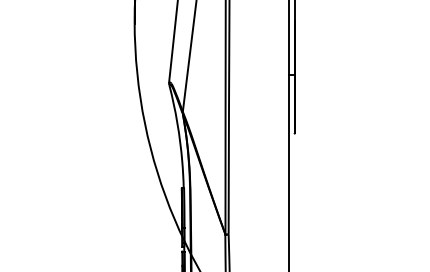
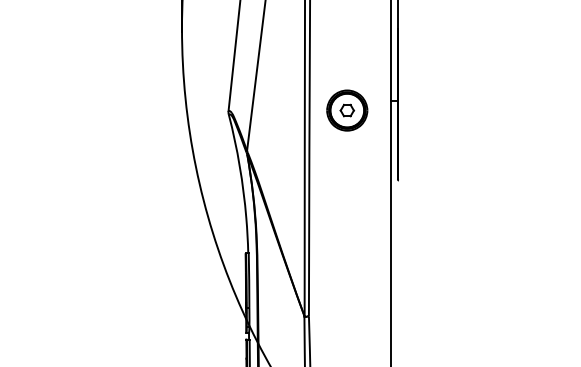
part: (256, 81) -> (346, 109), added

